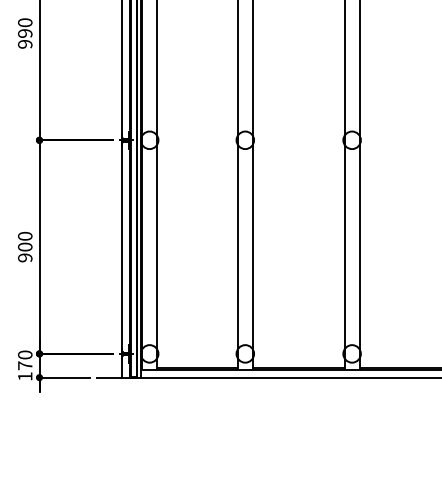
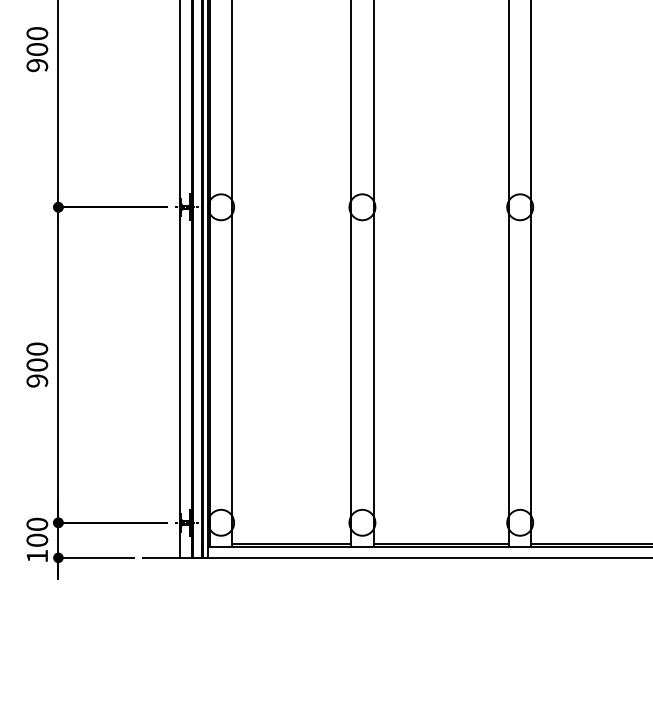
text: (25, 33) -> (37, 49), 990 -> 900
text: (25, 365) -> (37, 539), 170 -> 100

